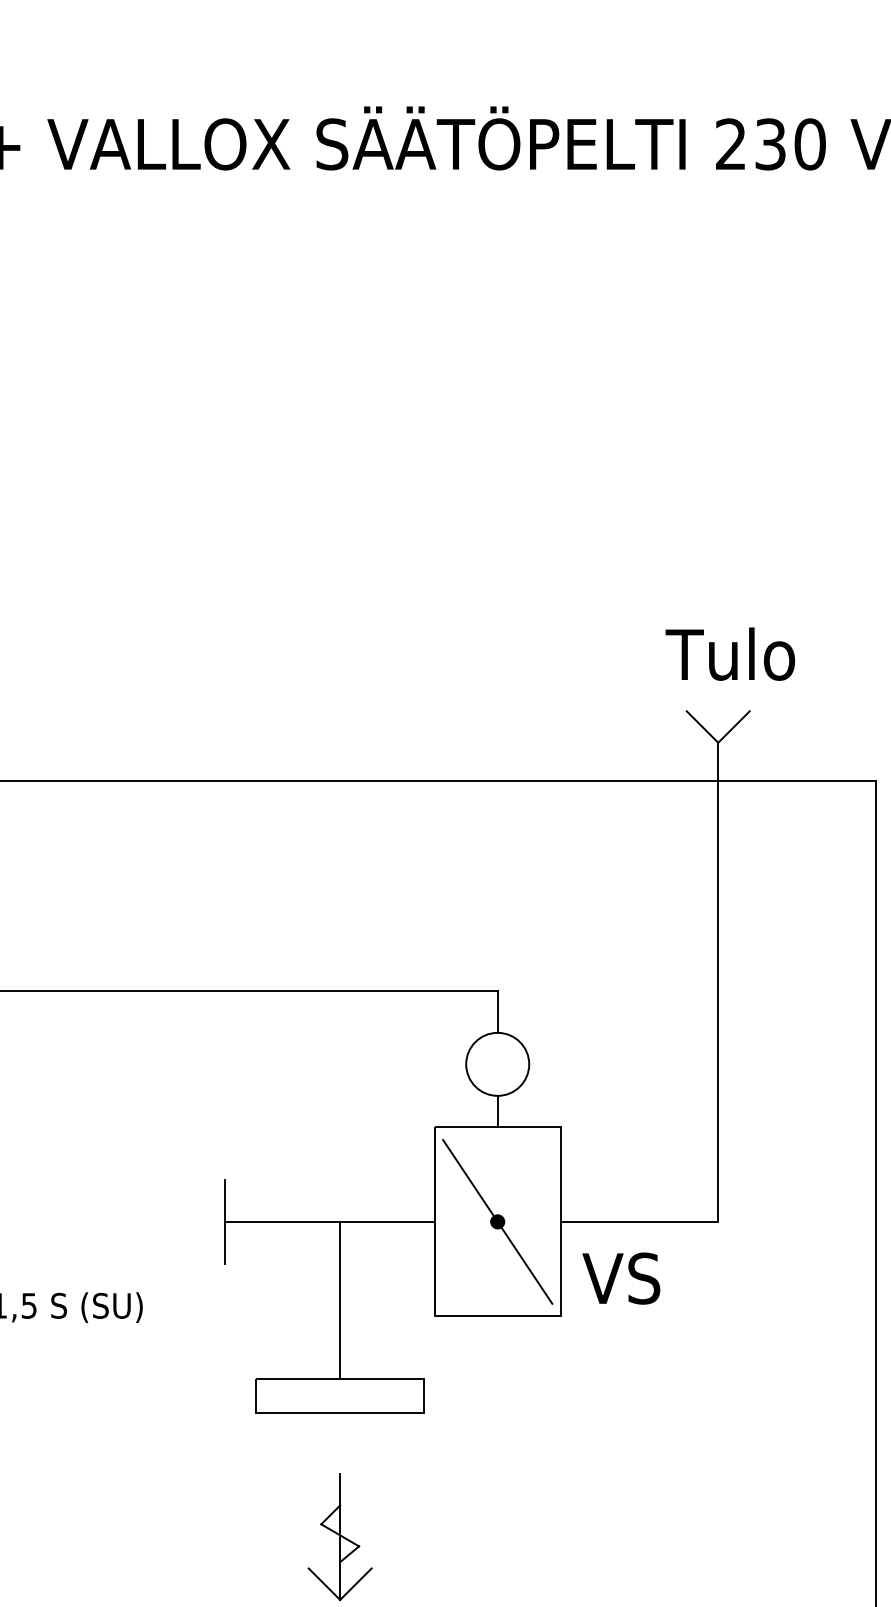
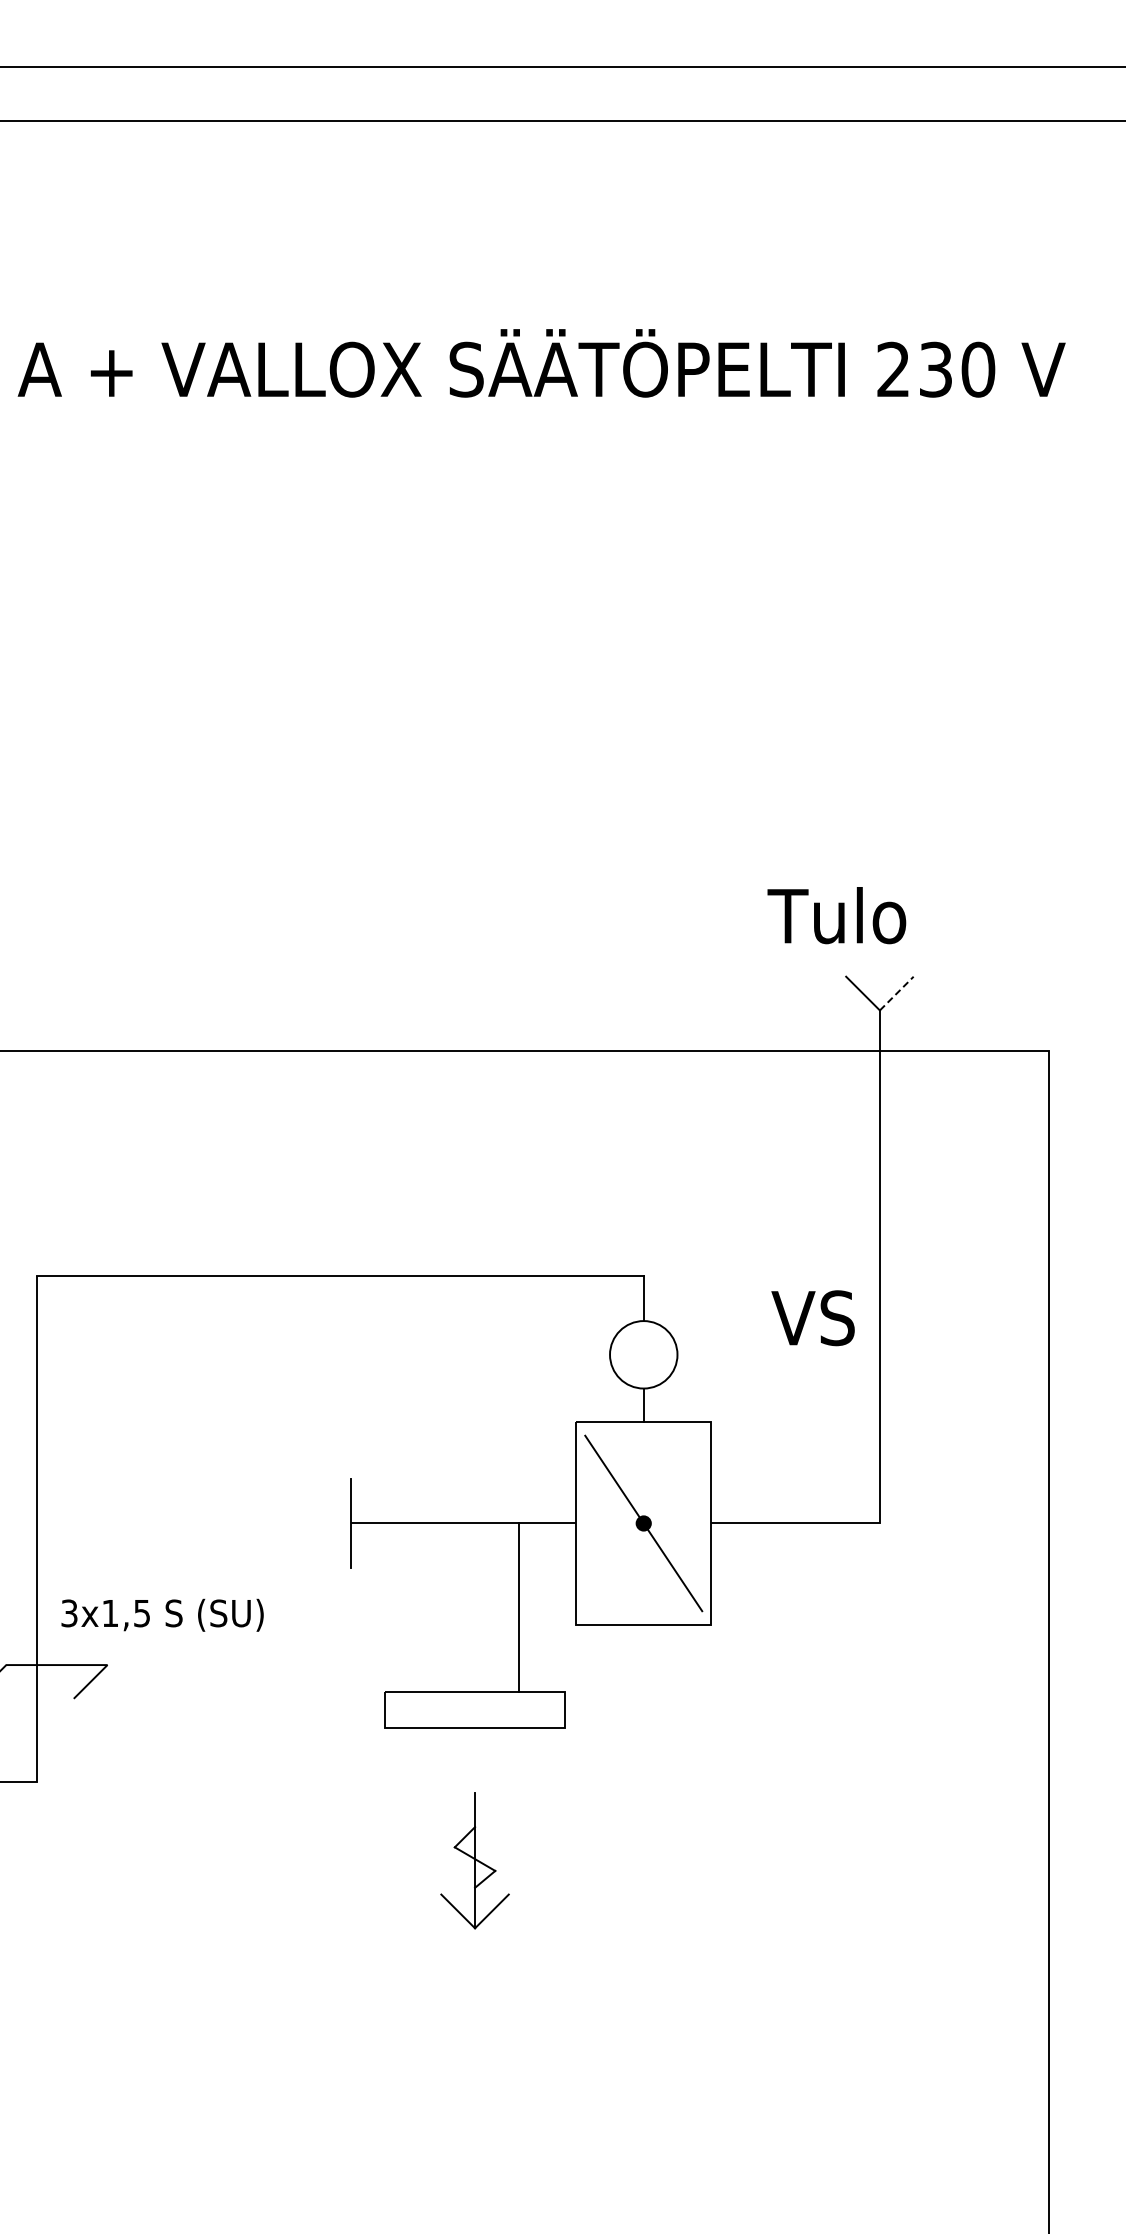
text: (730, 654) -> (836, 915), moved
line: (733, 726) -> (896, 993), solid -> dashed
text: (620, 1278) -> (812, 1318), moved
line: (340, 1300) -> (519, 1607), moved

